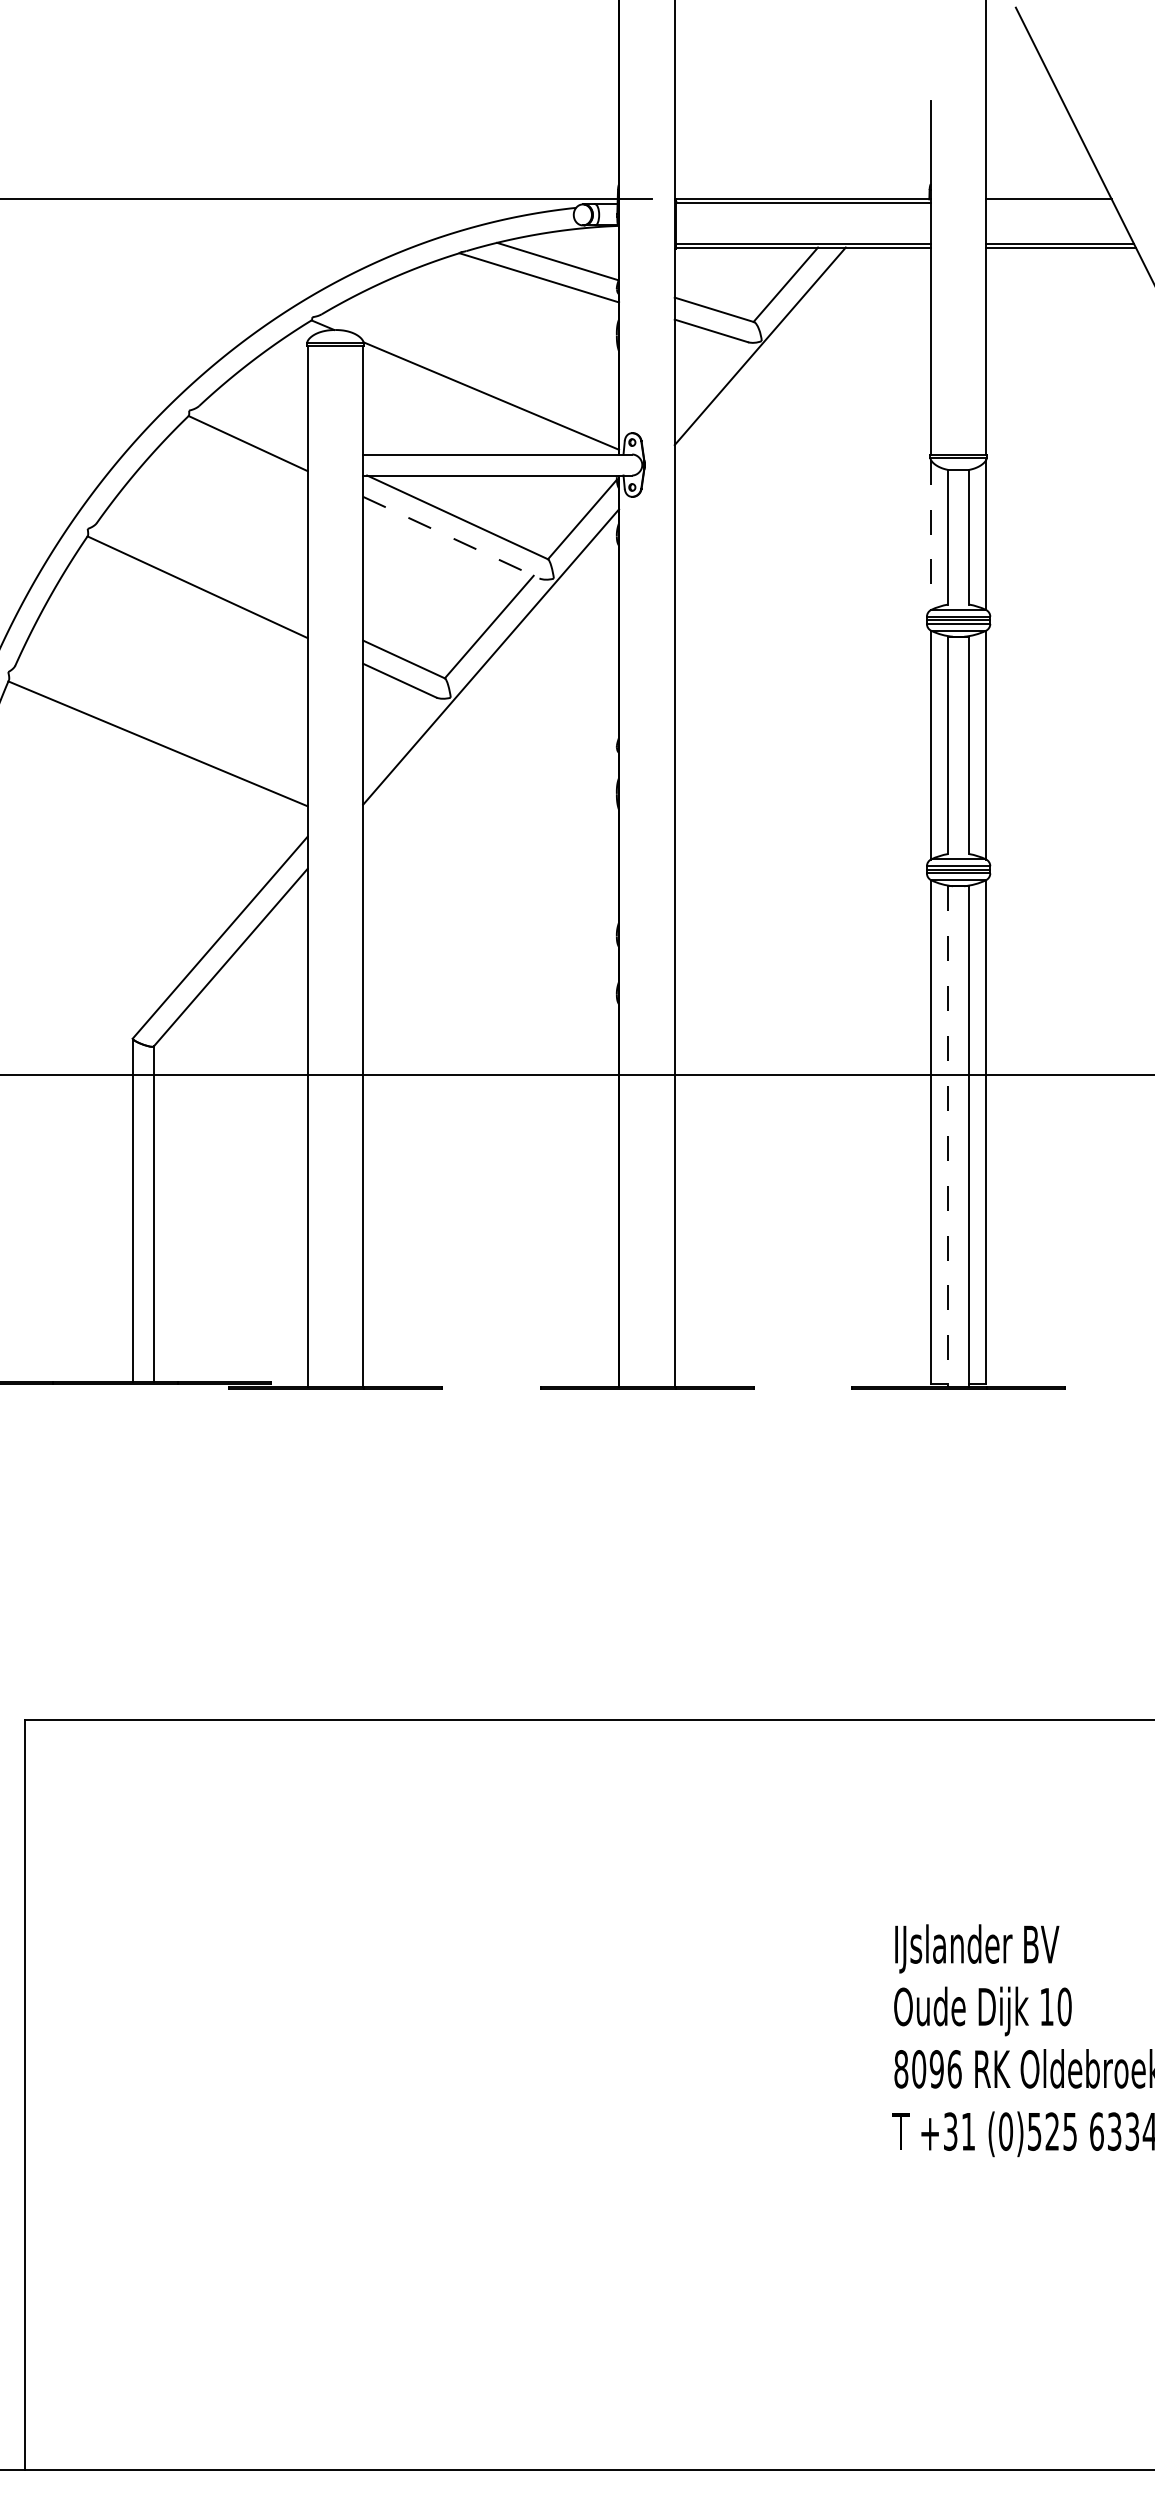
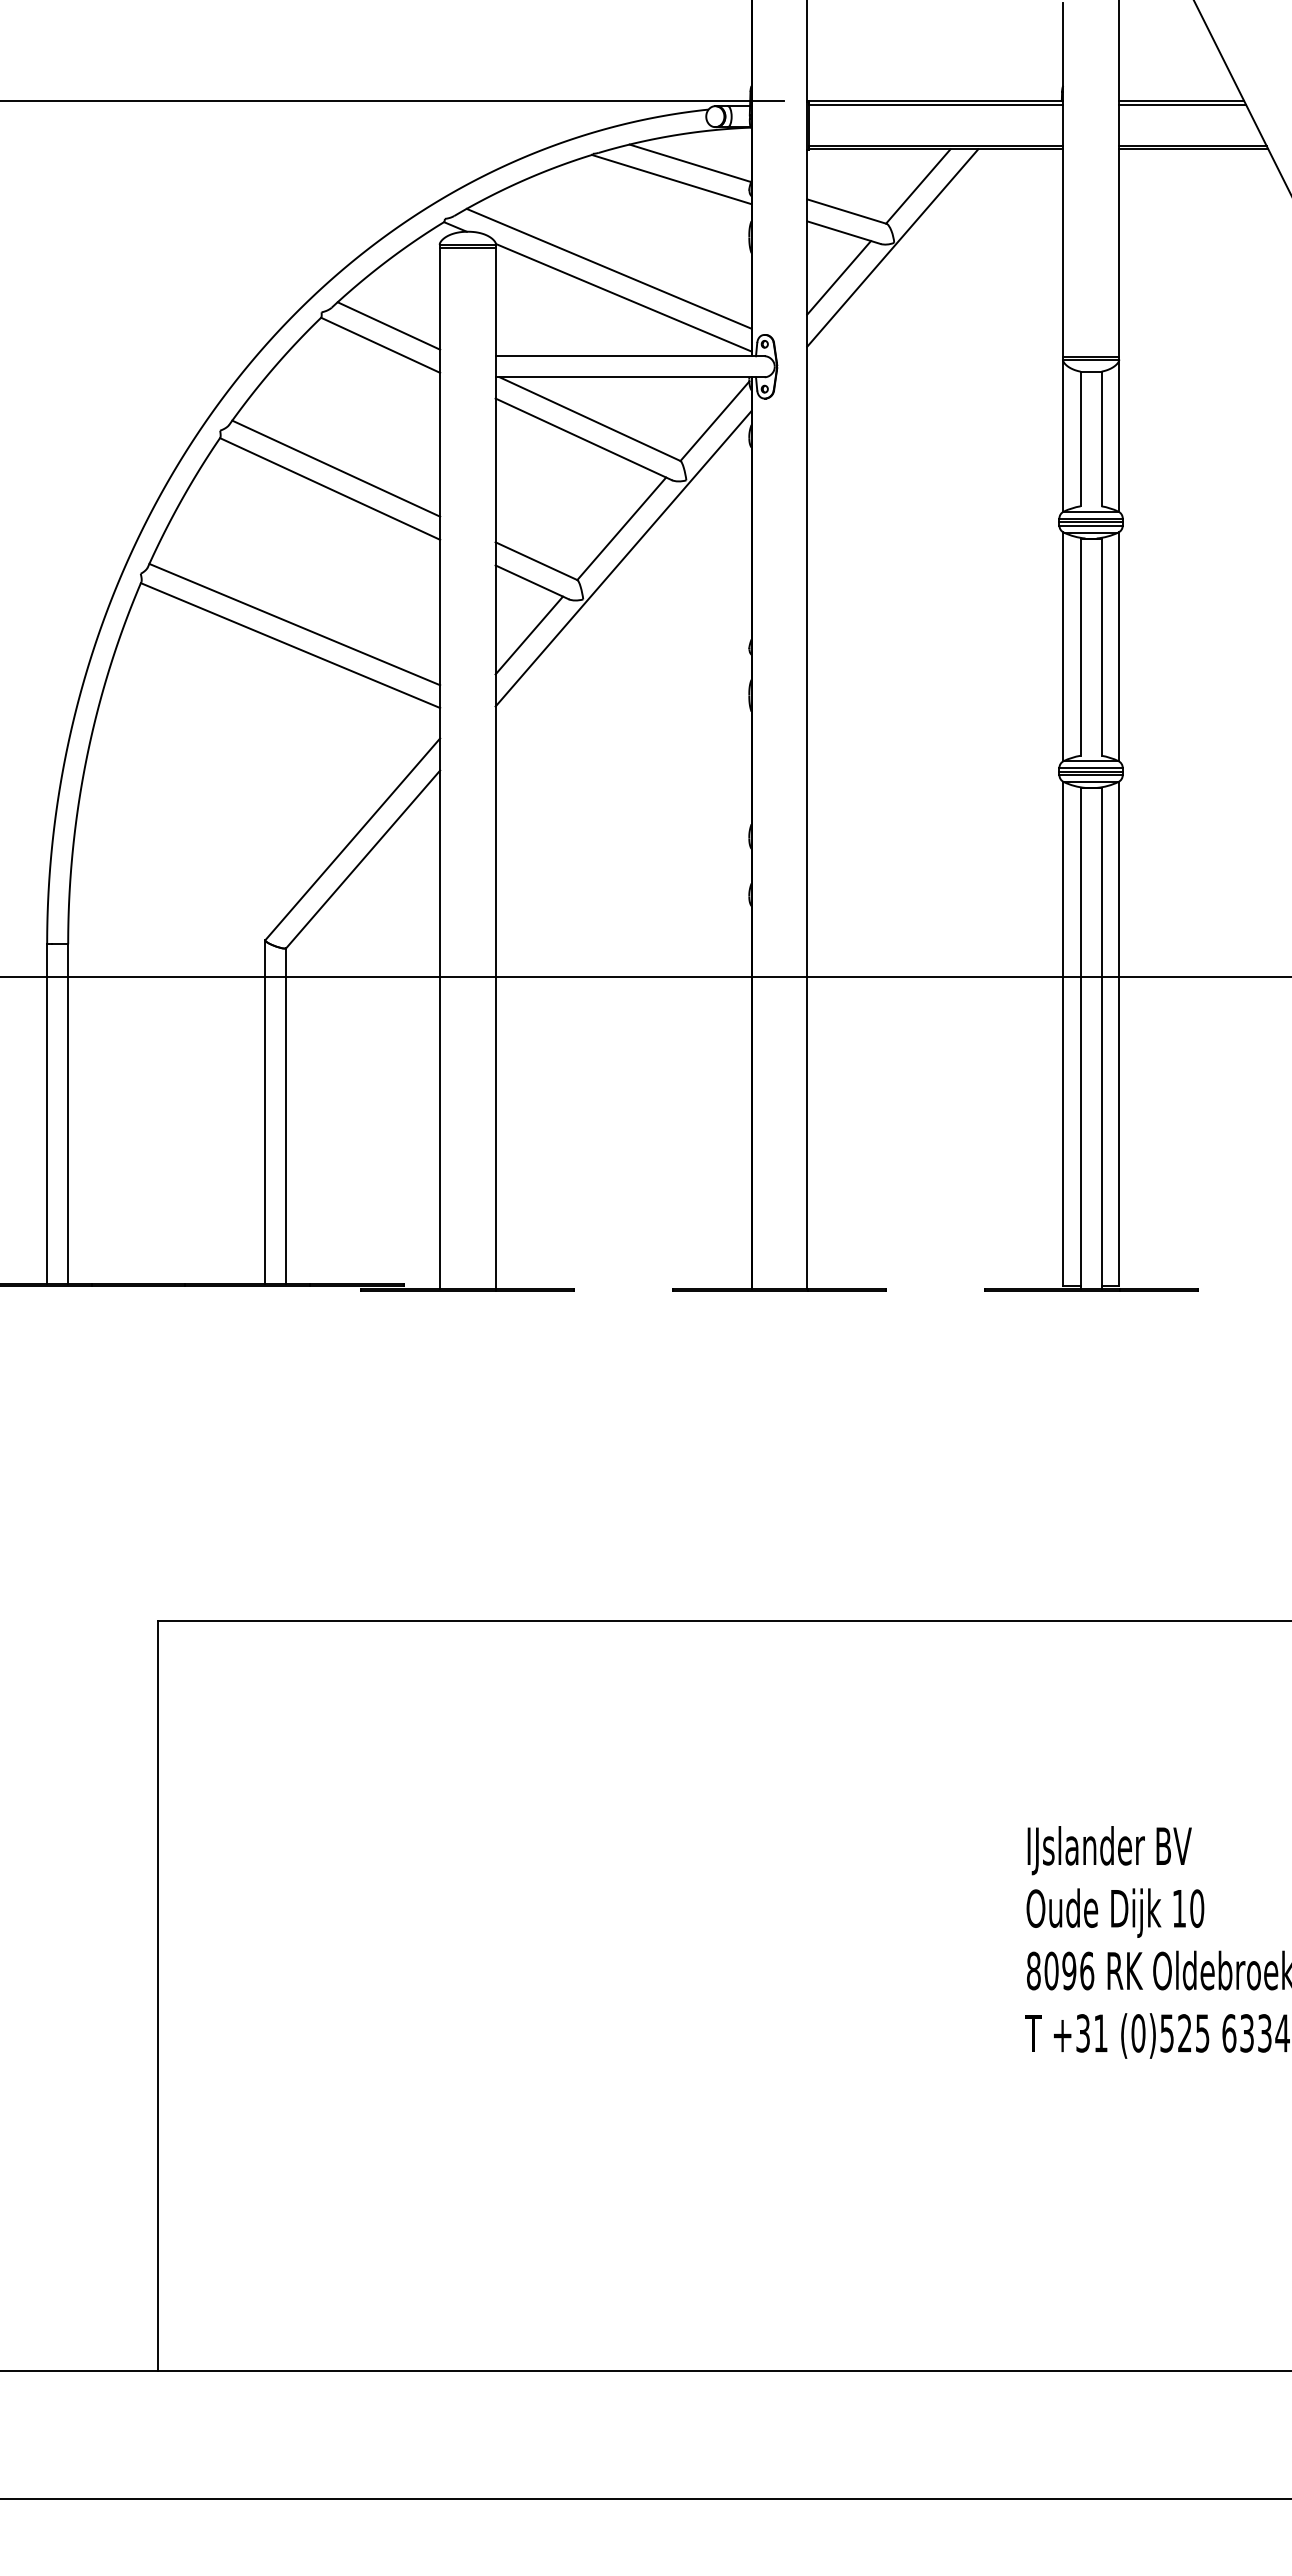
line: (1049, 202) -> (1181, 104), added
line: (476, 366) -> (608, 268), added
line: (707, 375) -> (839, 277), added
line: (256, 423) -> (388, 325), added
line: (931, 535) -> (1063, 437), dashed -> solid
line: (452, 537) -> (584, 439), dashed -> solid
line: (204, 566) -> (336, 468), added
line: (162, 722) -> (294, 624), added
line: (397, 733) -> (529, 635), added
line: (948, 1136) -> (1080, 1038), dashed -> solid

